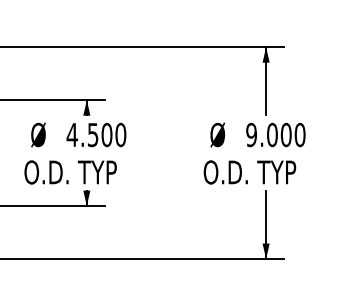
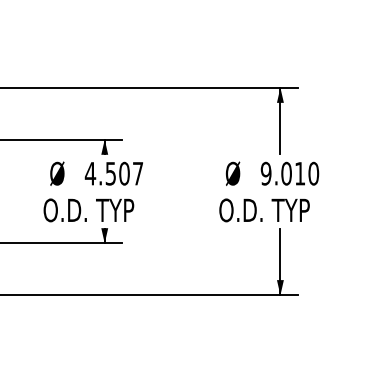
text: (120, 134) -> (137, 173), 4.500 -> 4.507
text: (285, 134) -> (299, 173), 9.000 -> 9.010

